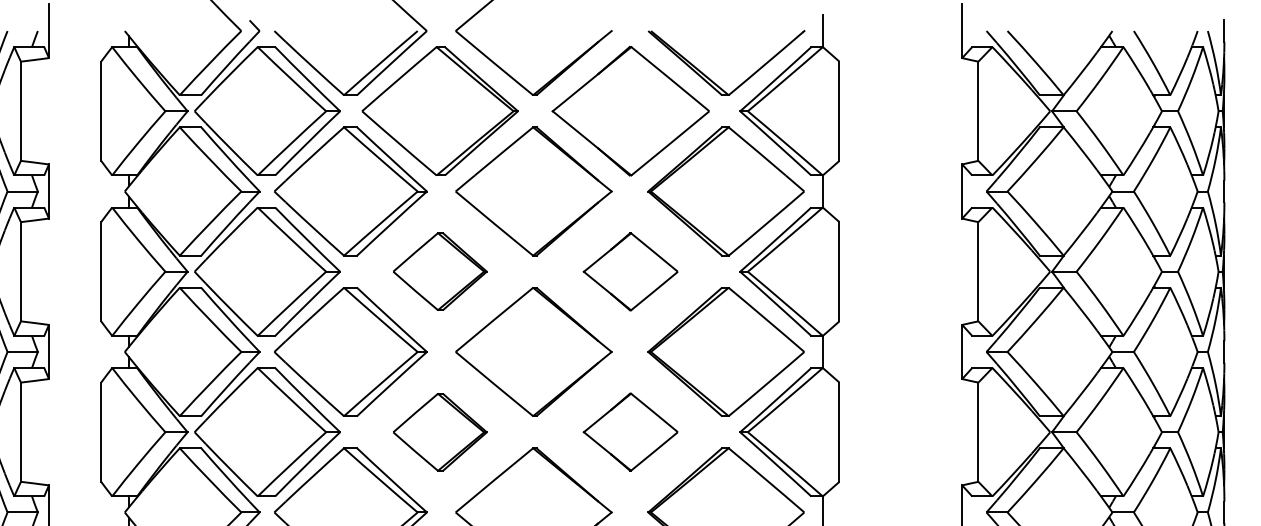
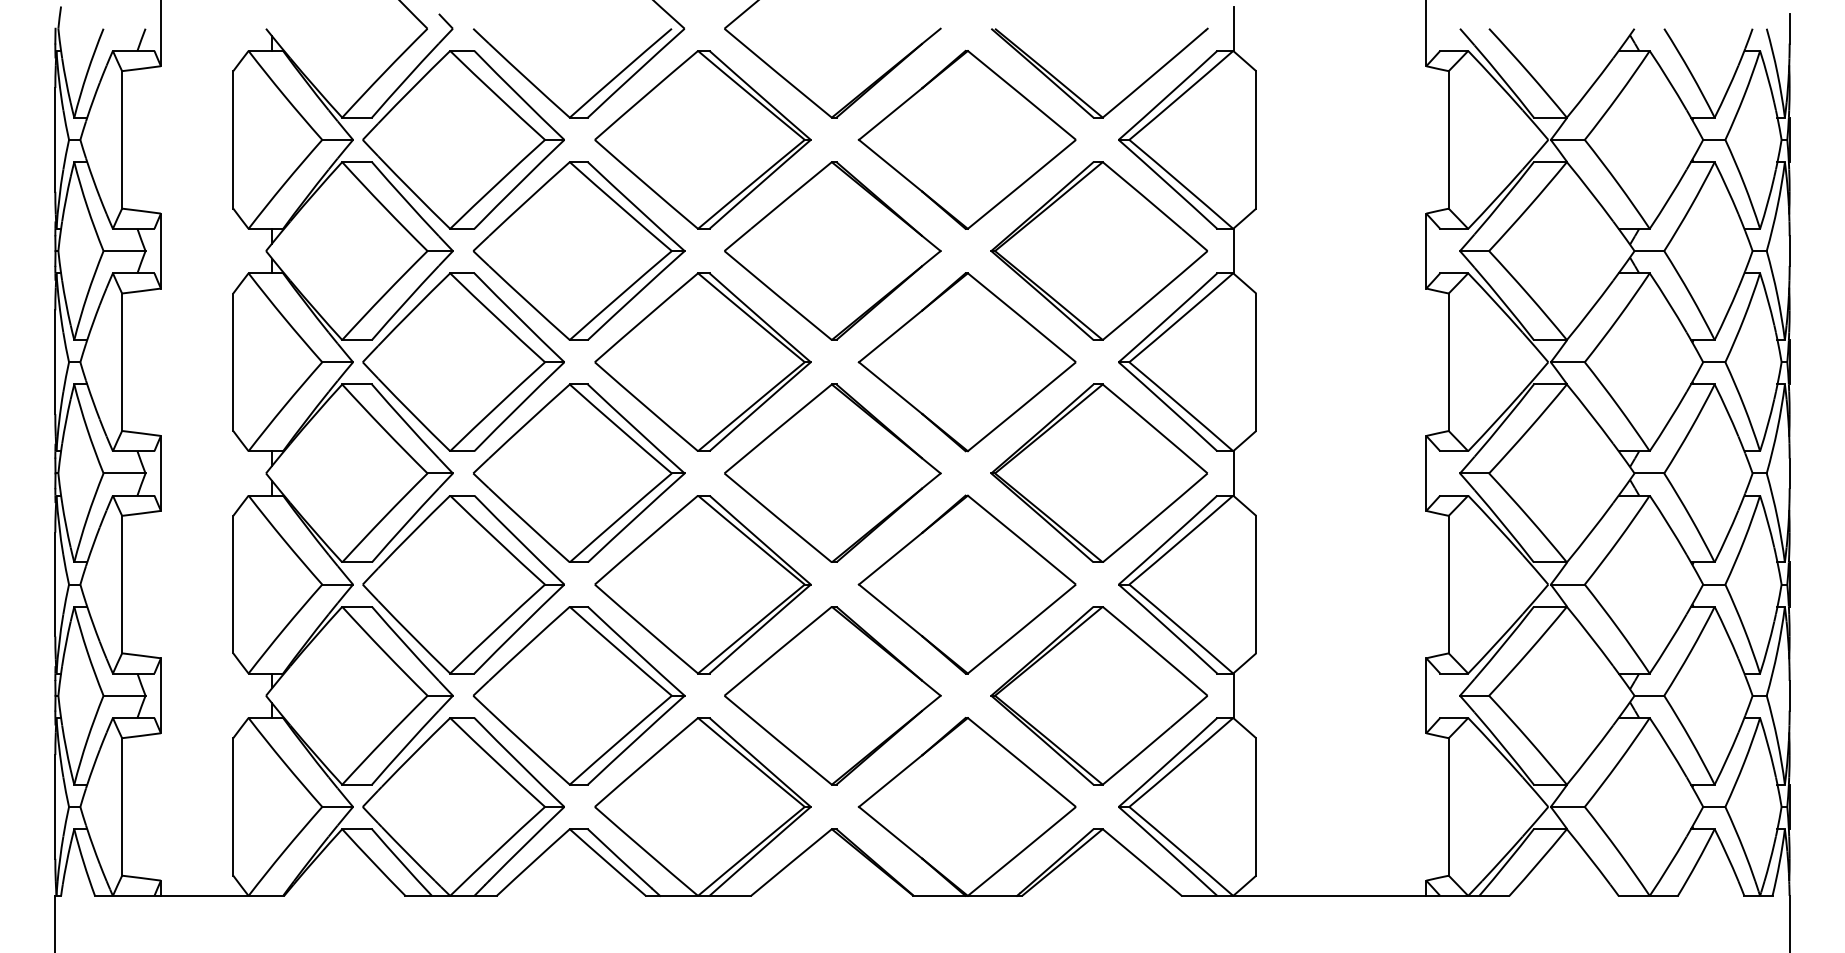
part: (439, 271) -> (702, 361), size x1.67
part: (630, 271) -> (966, 362), size x1.67
part: (439, 432) -> (702, 584), size x1.67
part: (630, 432) -> (966, 584), size x1.67

